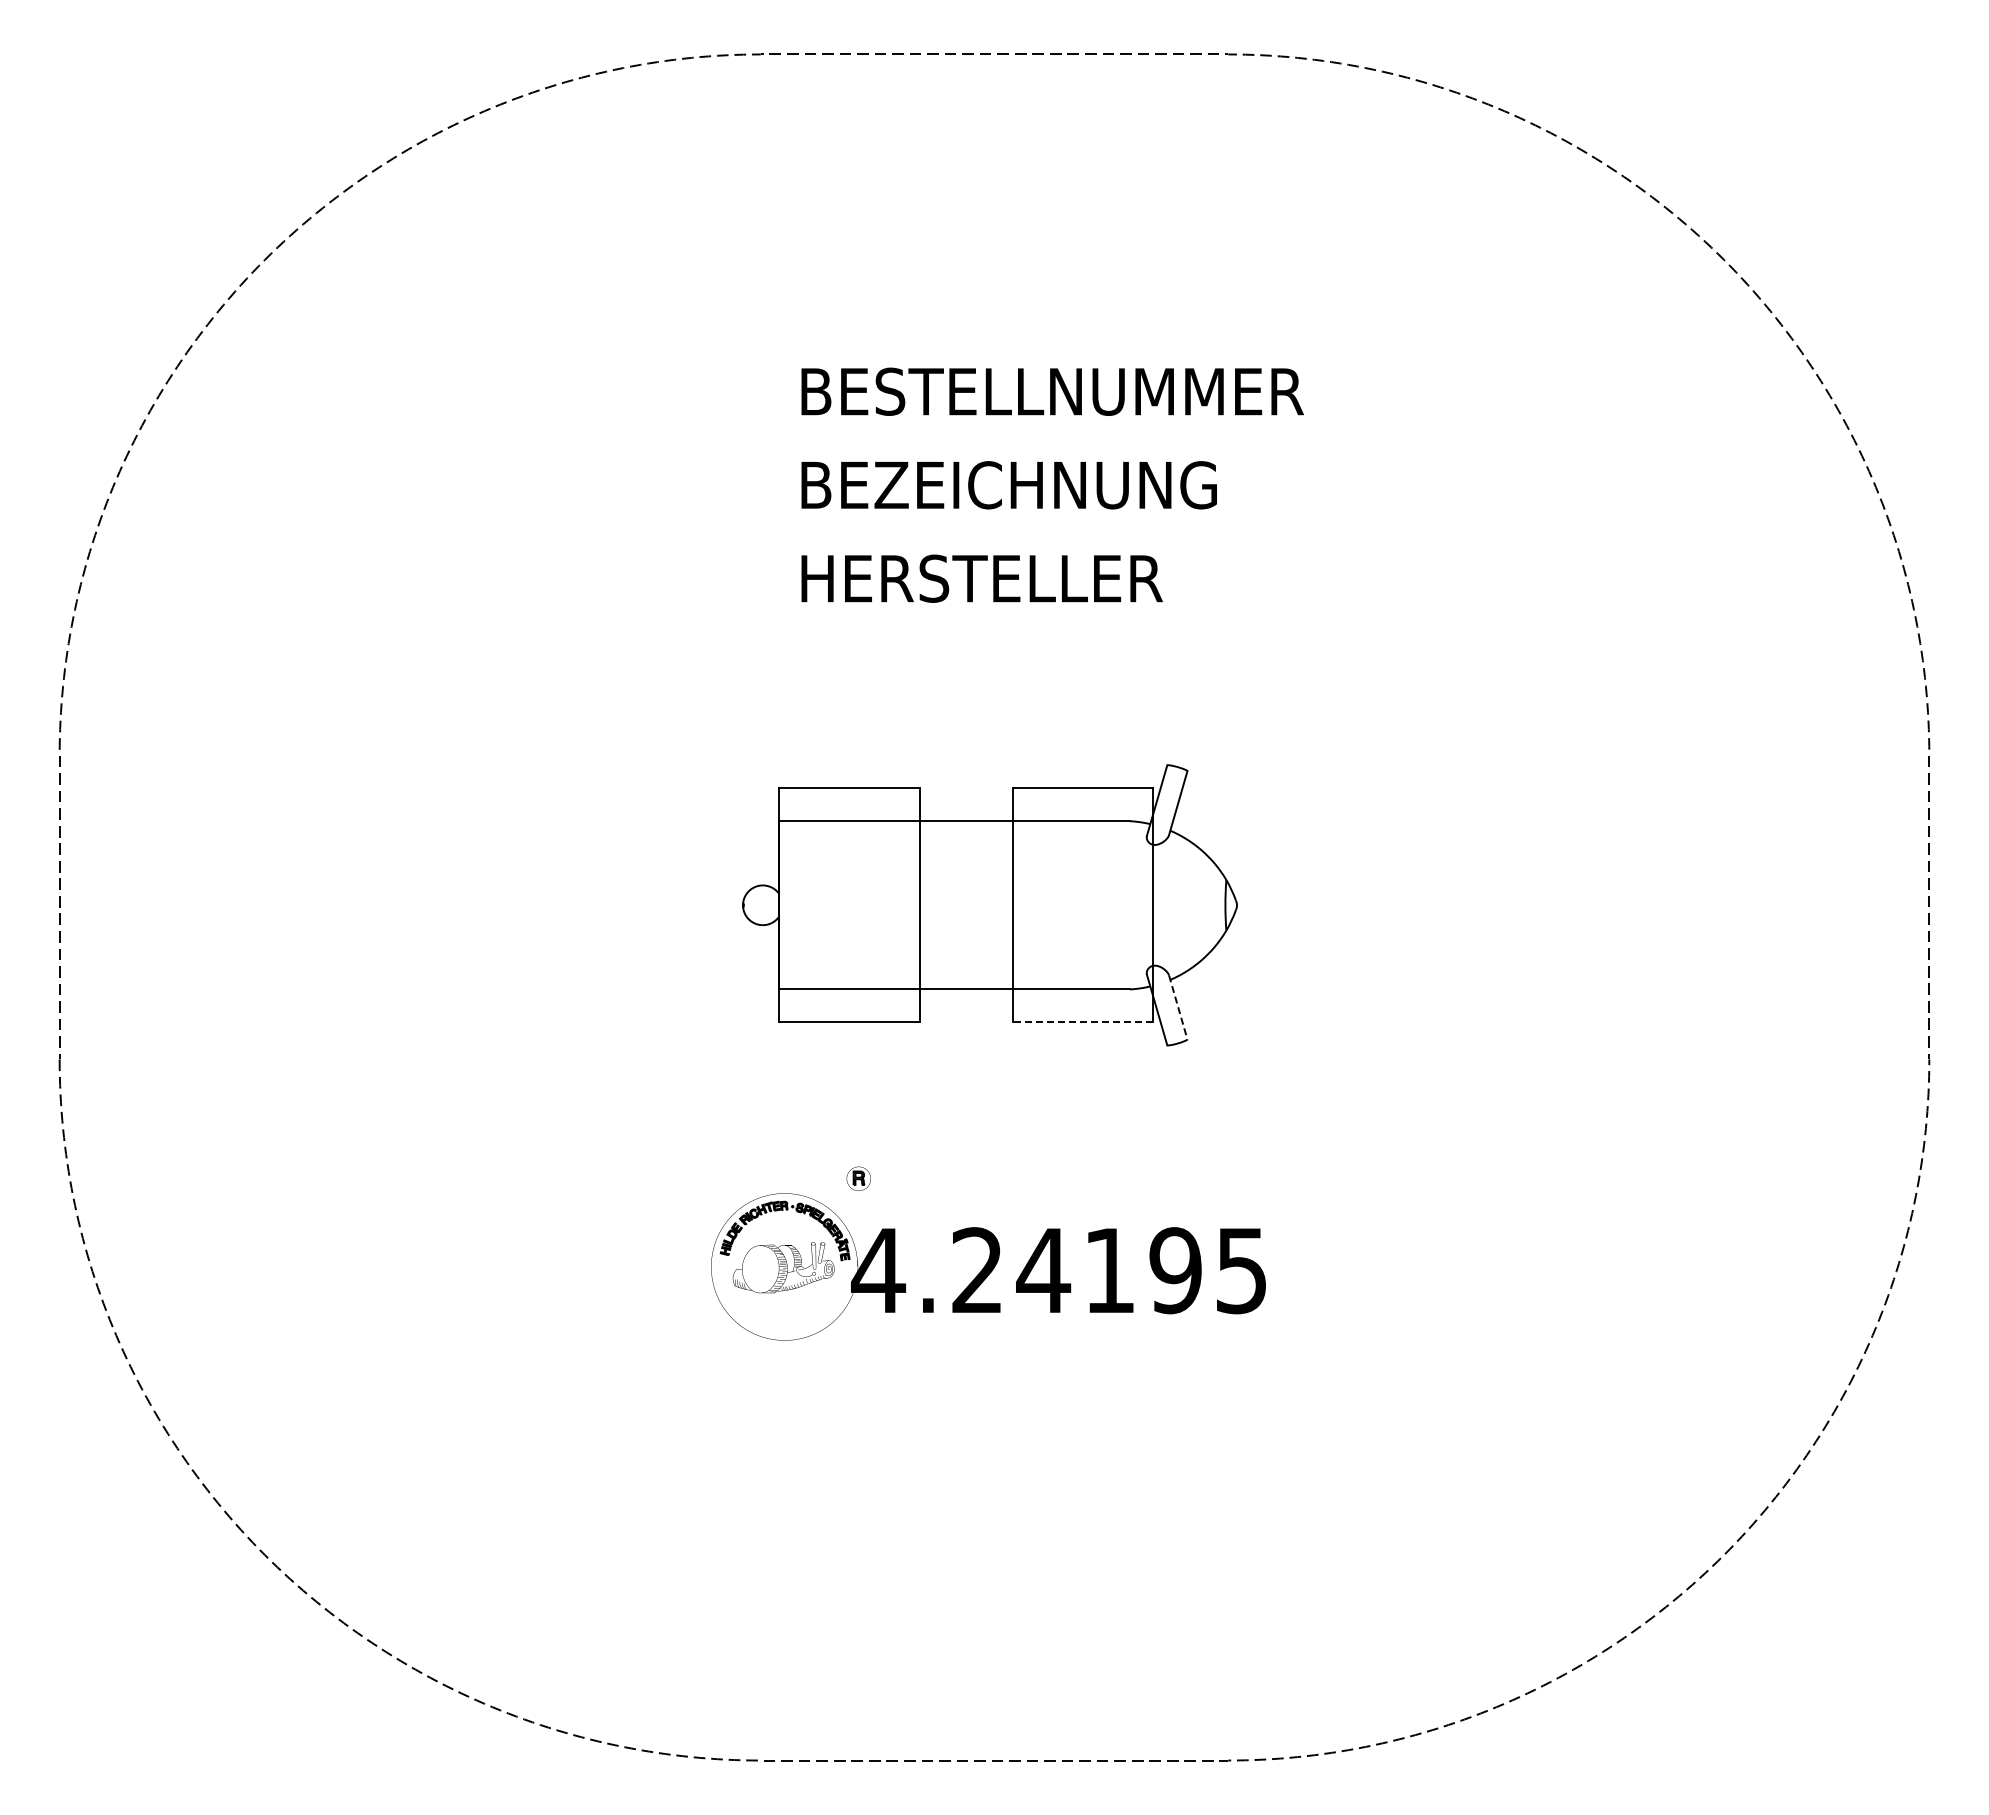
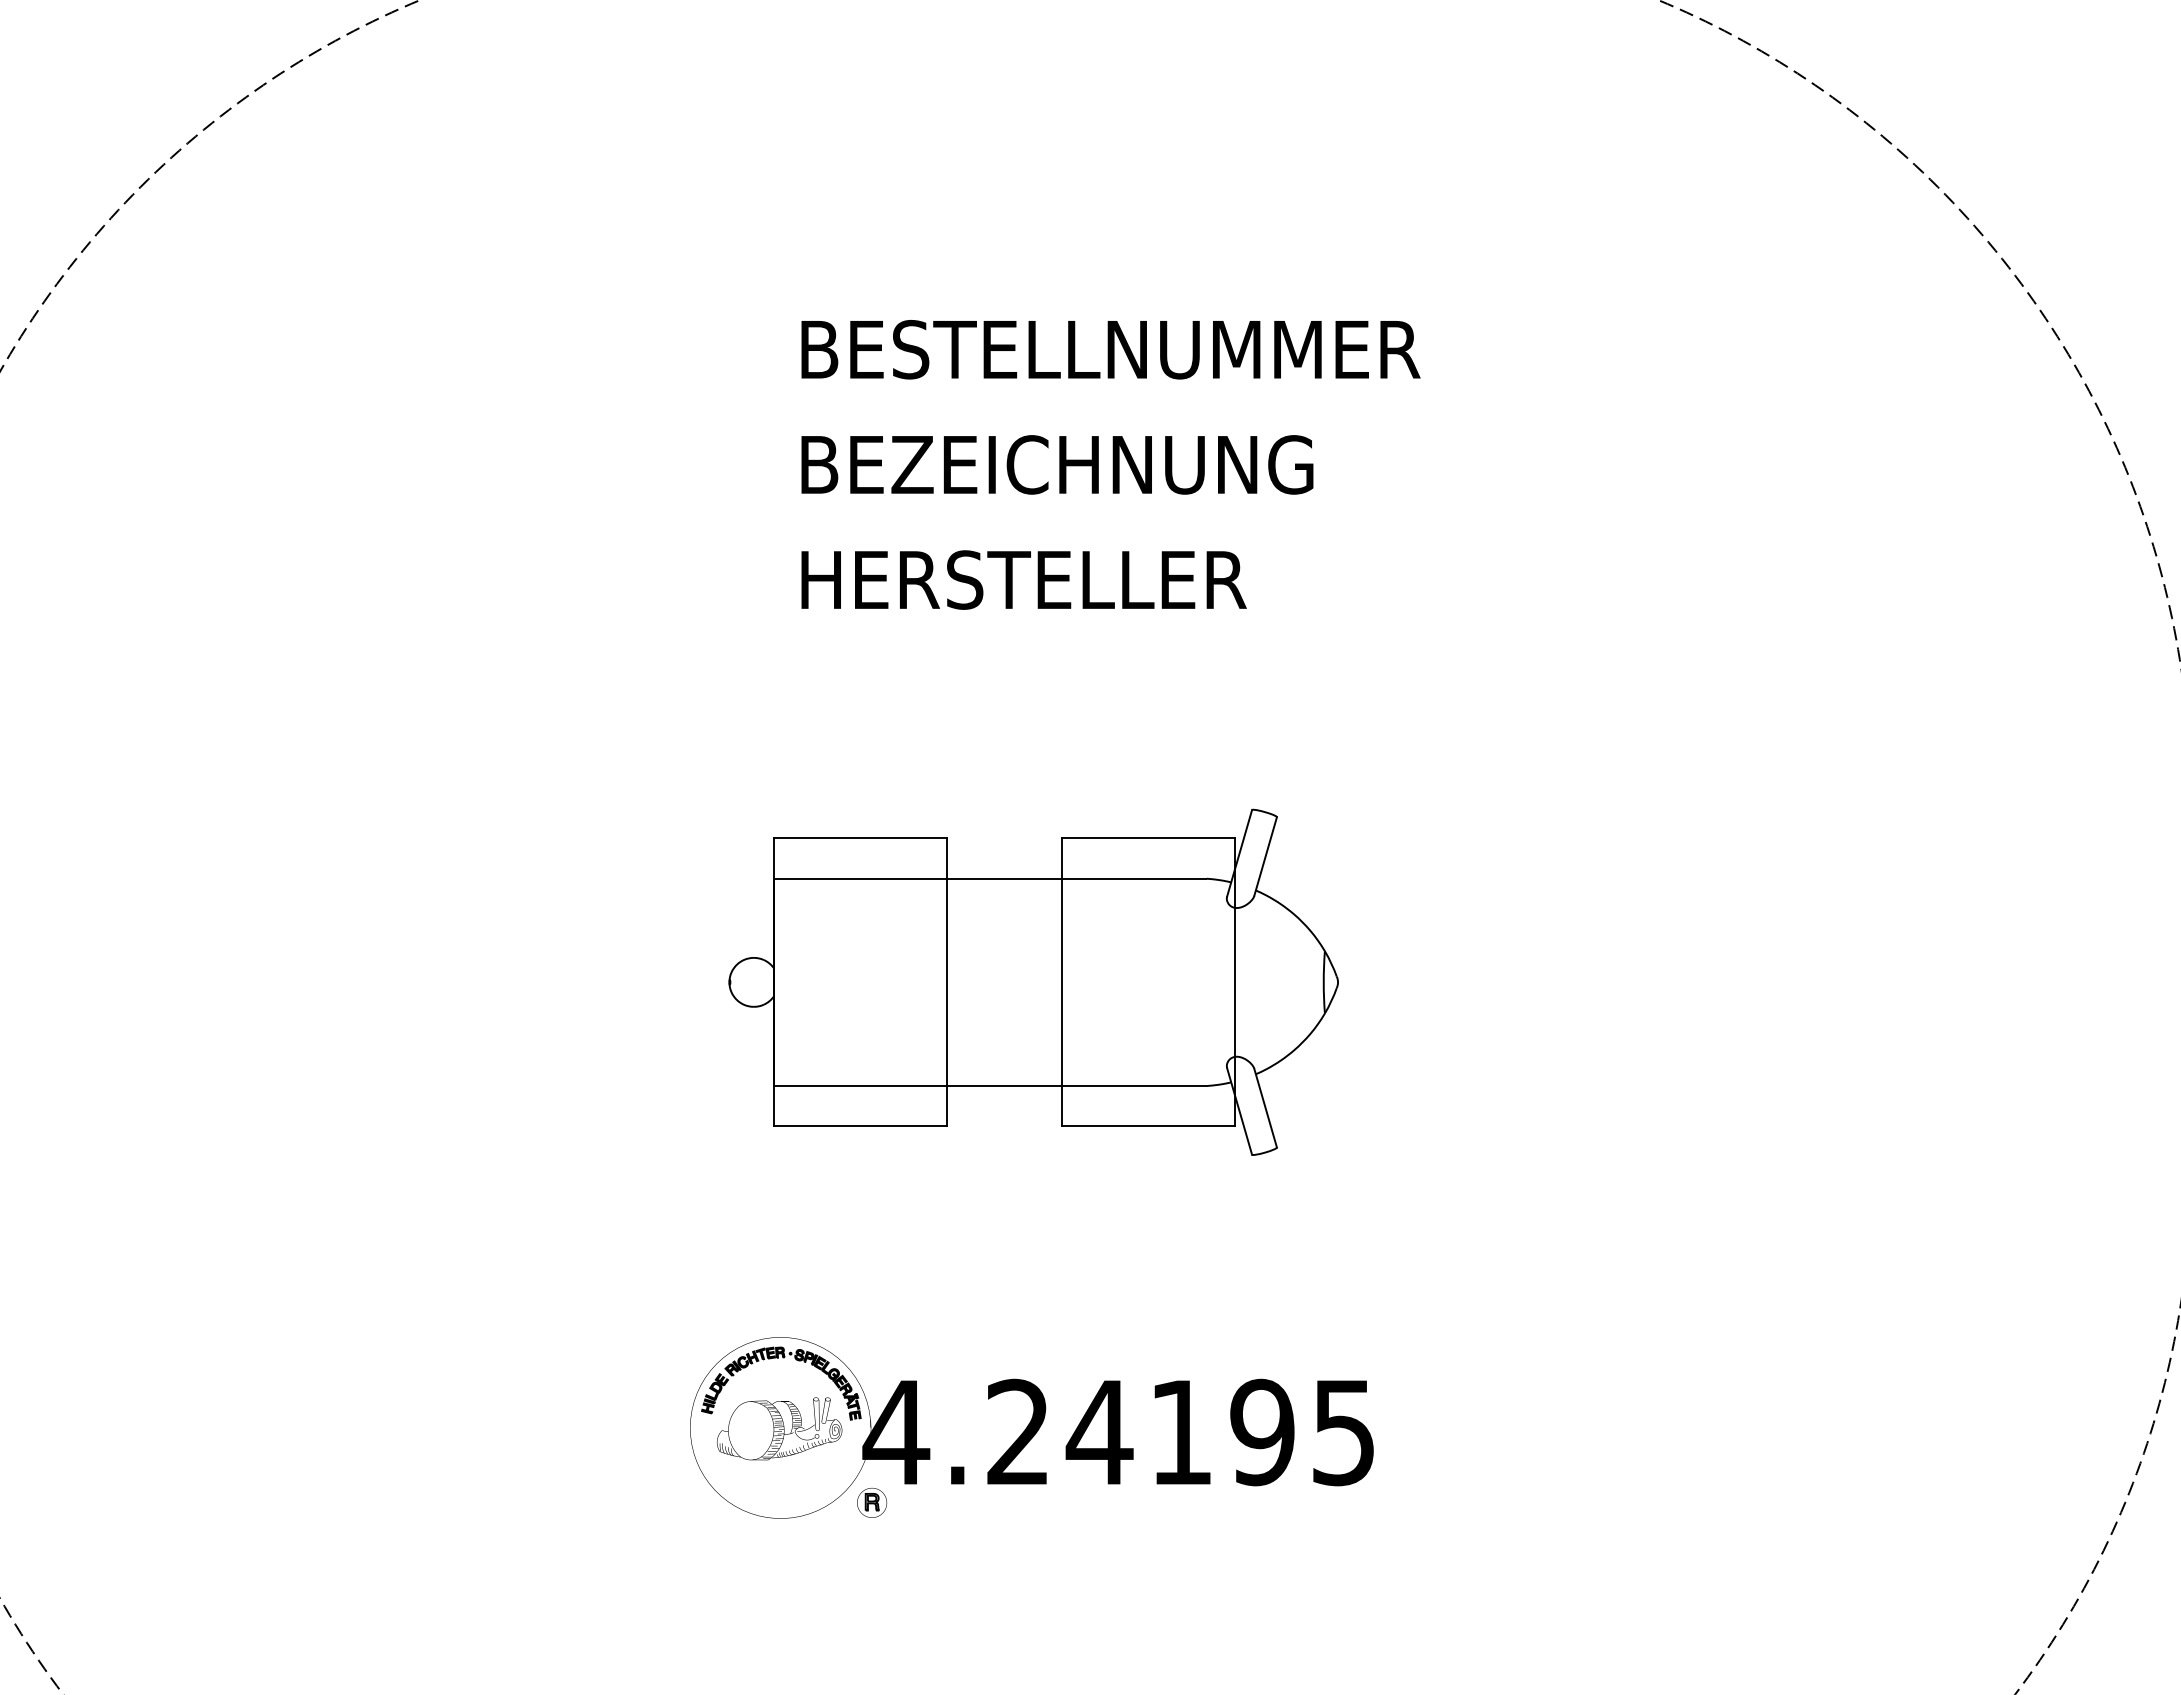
line: (1178, 1007) -> (1265, 1108), dashed -> solid
line: (1082, 1022) -> (1147, 1126), dashed -> solid
part: (858, 1178) -> (871, 1502), moved

